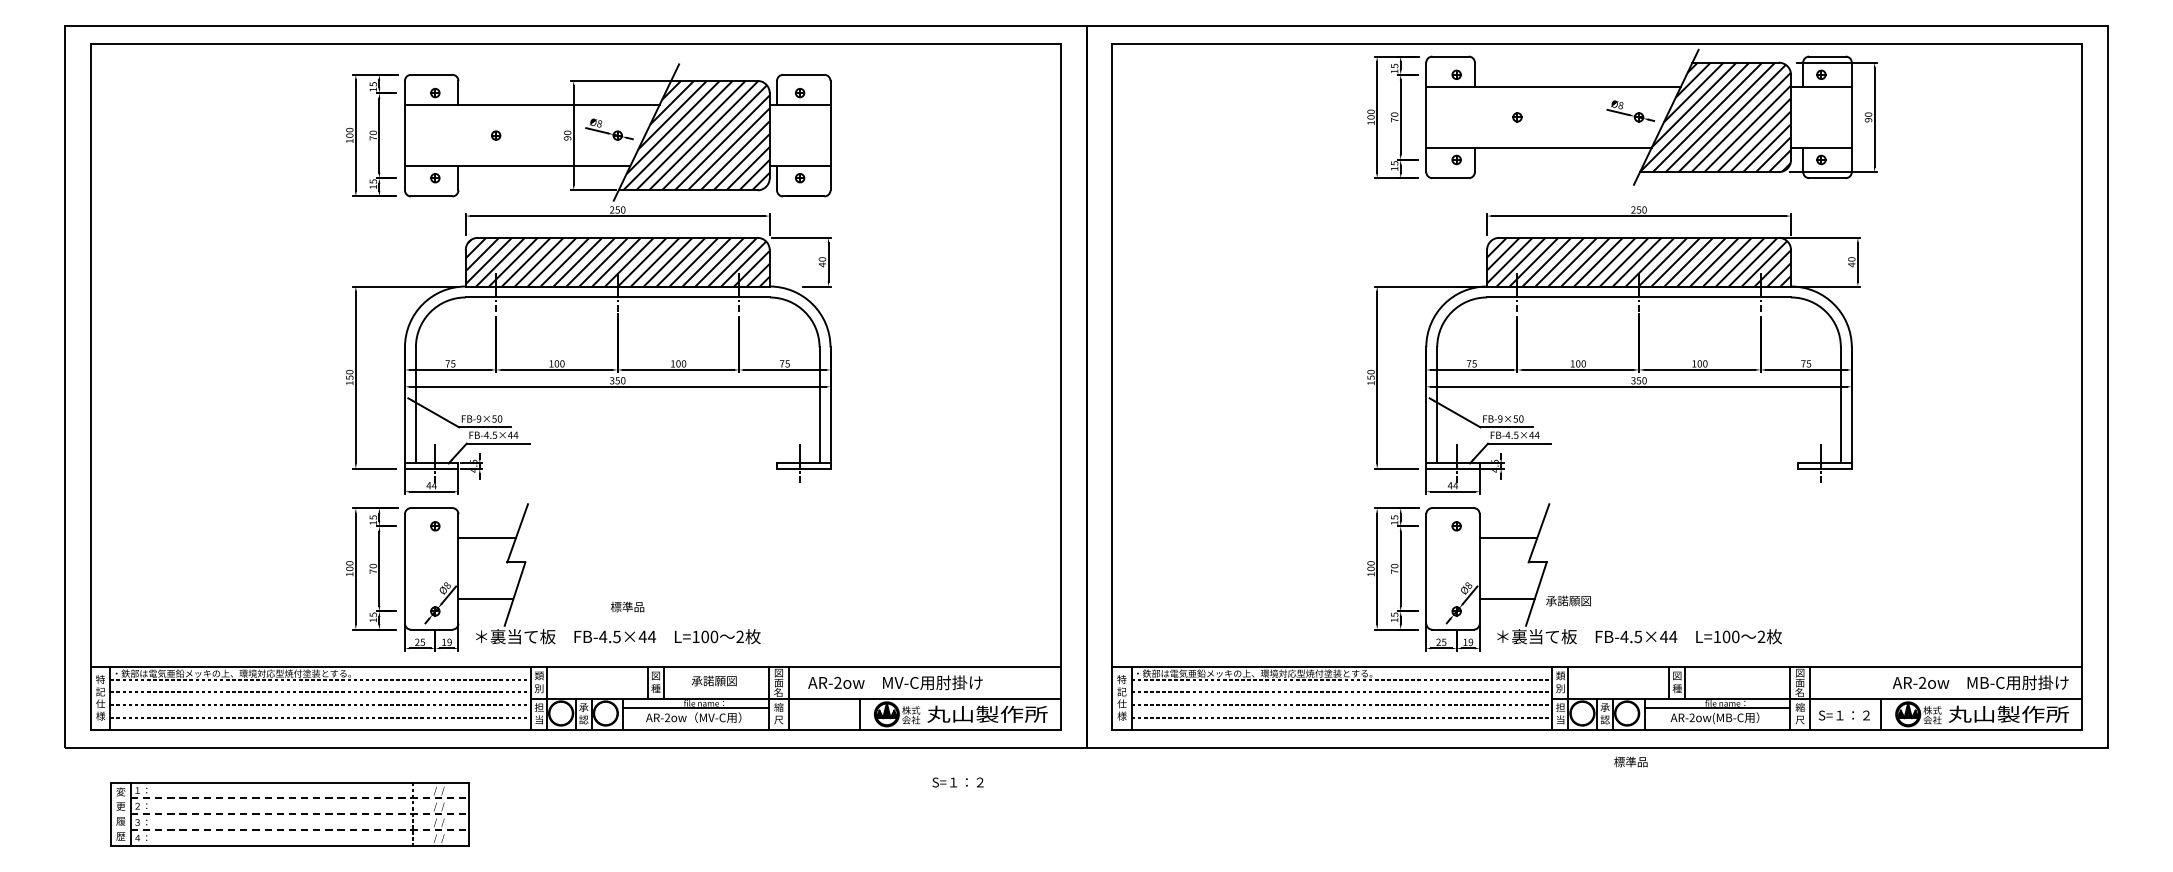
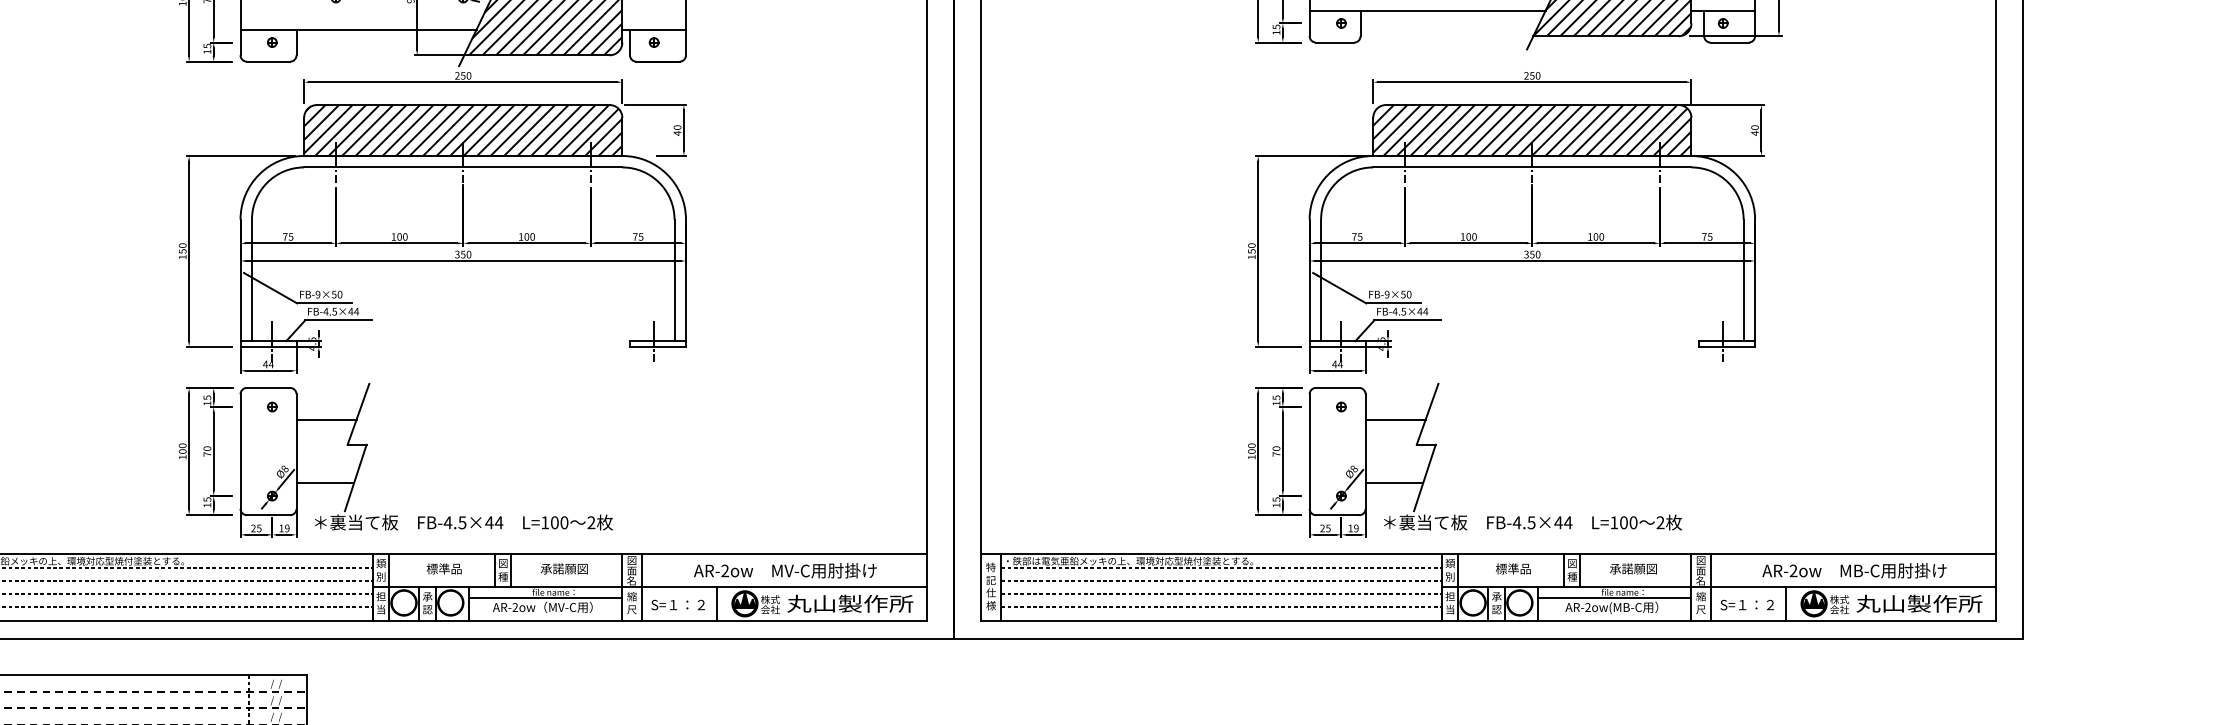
text: (1568, 600) -> (1633, 568), moved
text: (627, 606) -> (444, 568), moved
text: (895, 682) -> (785, 570), moved
text: (1980, 682) -> (1854, 570), moved
text: (1630, 761) -> (1512, 568), moved
text: (957, 782) -> (677, 605), moved

